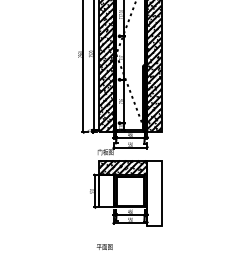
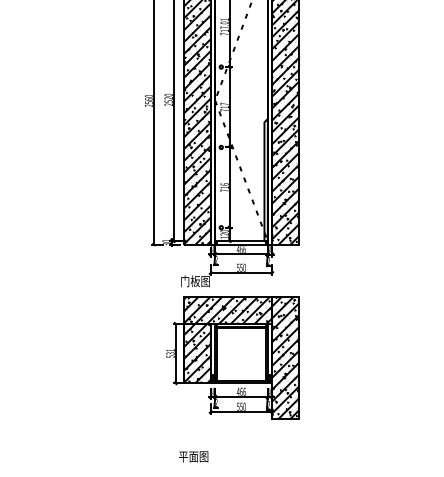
hatch: (106, 191) -> (197, 354), added
hatch: (154, 193) -> (285, 357), added

